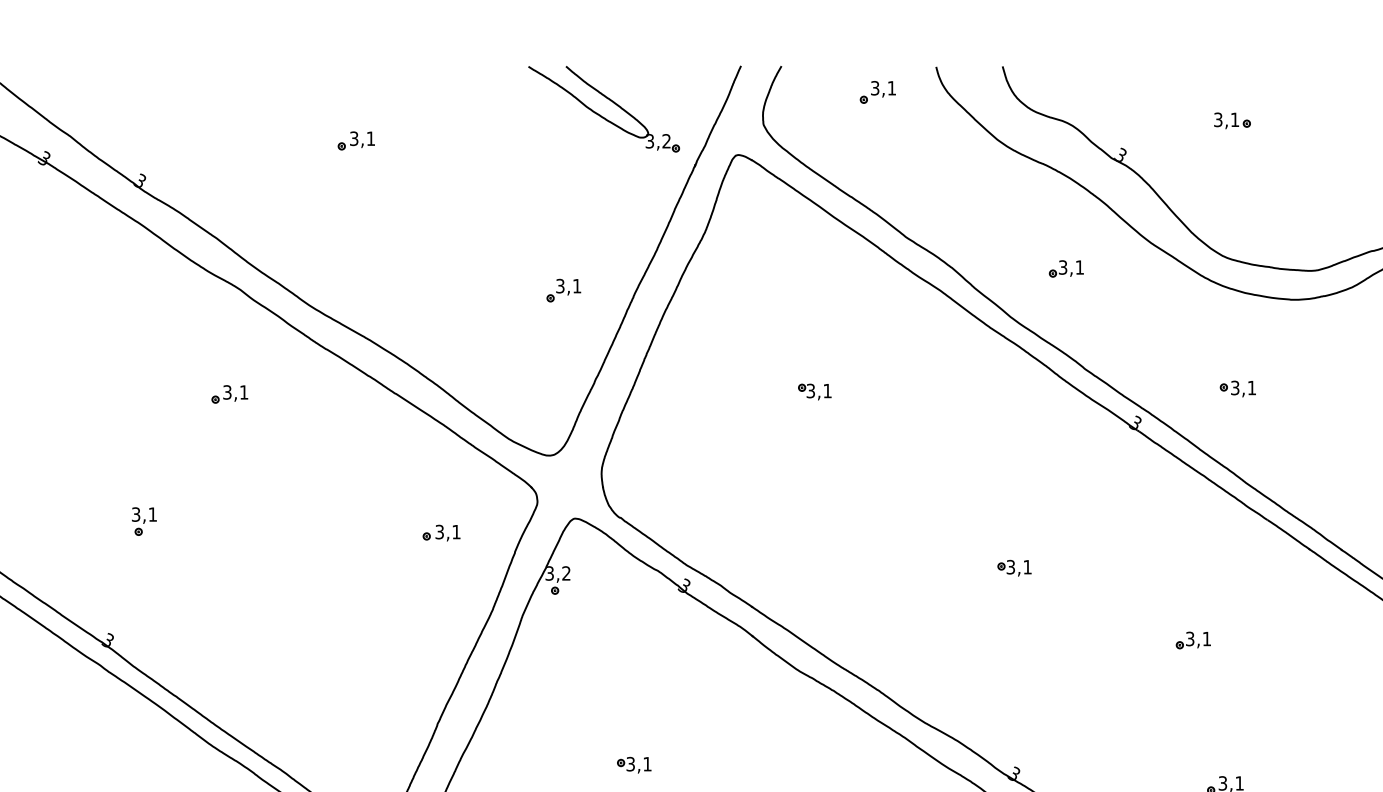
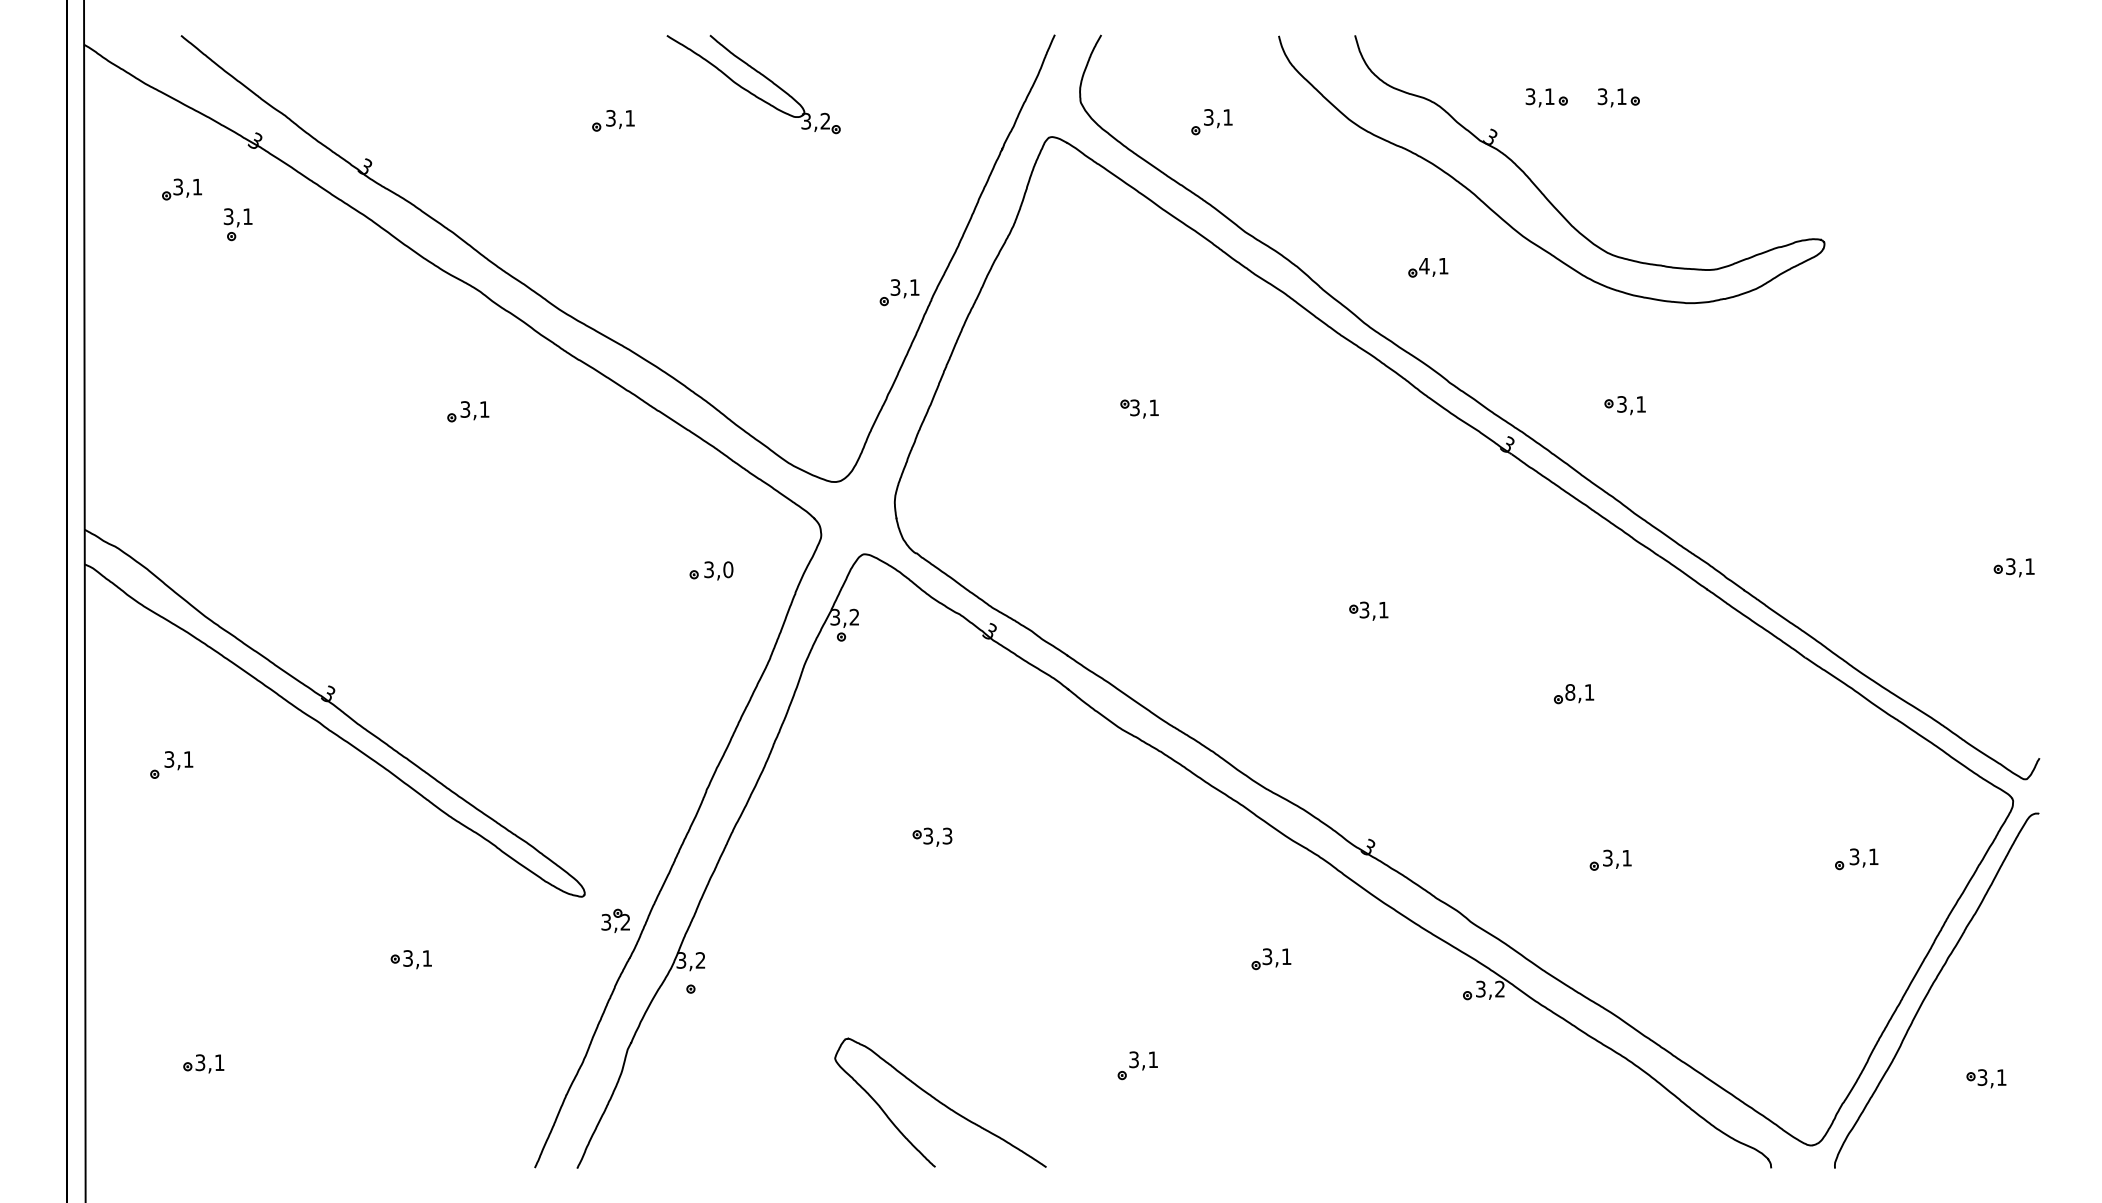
part: (877, 92) -> (1211, 122), moved
part: (601, 115) -> (750, 91), moved
part: (1169, 120) -> (1546, 97), added
text: (1063, 266) -> (1424, 265), 3,1 -> 4,1
part: (563, 290) -> (899, 292), moved
part: (143, 521) -> (237, 224), moved
text: (456, 531) -> (728, 569), 3,1 -> 3,0
text: (1190, 639) -> (1570, 692), 3,1 -> 8,1
text: (647, 763) -> (947, 835), 3,1 -> 3,3

